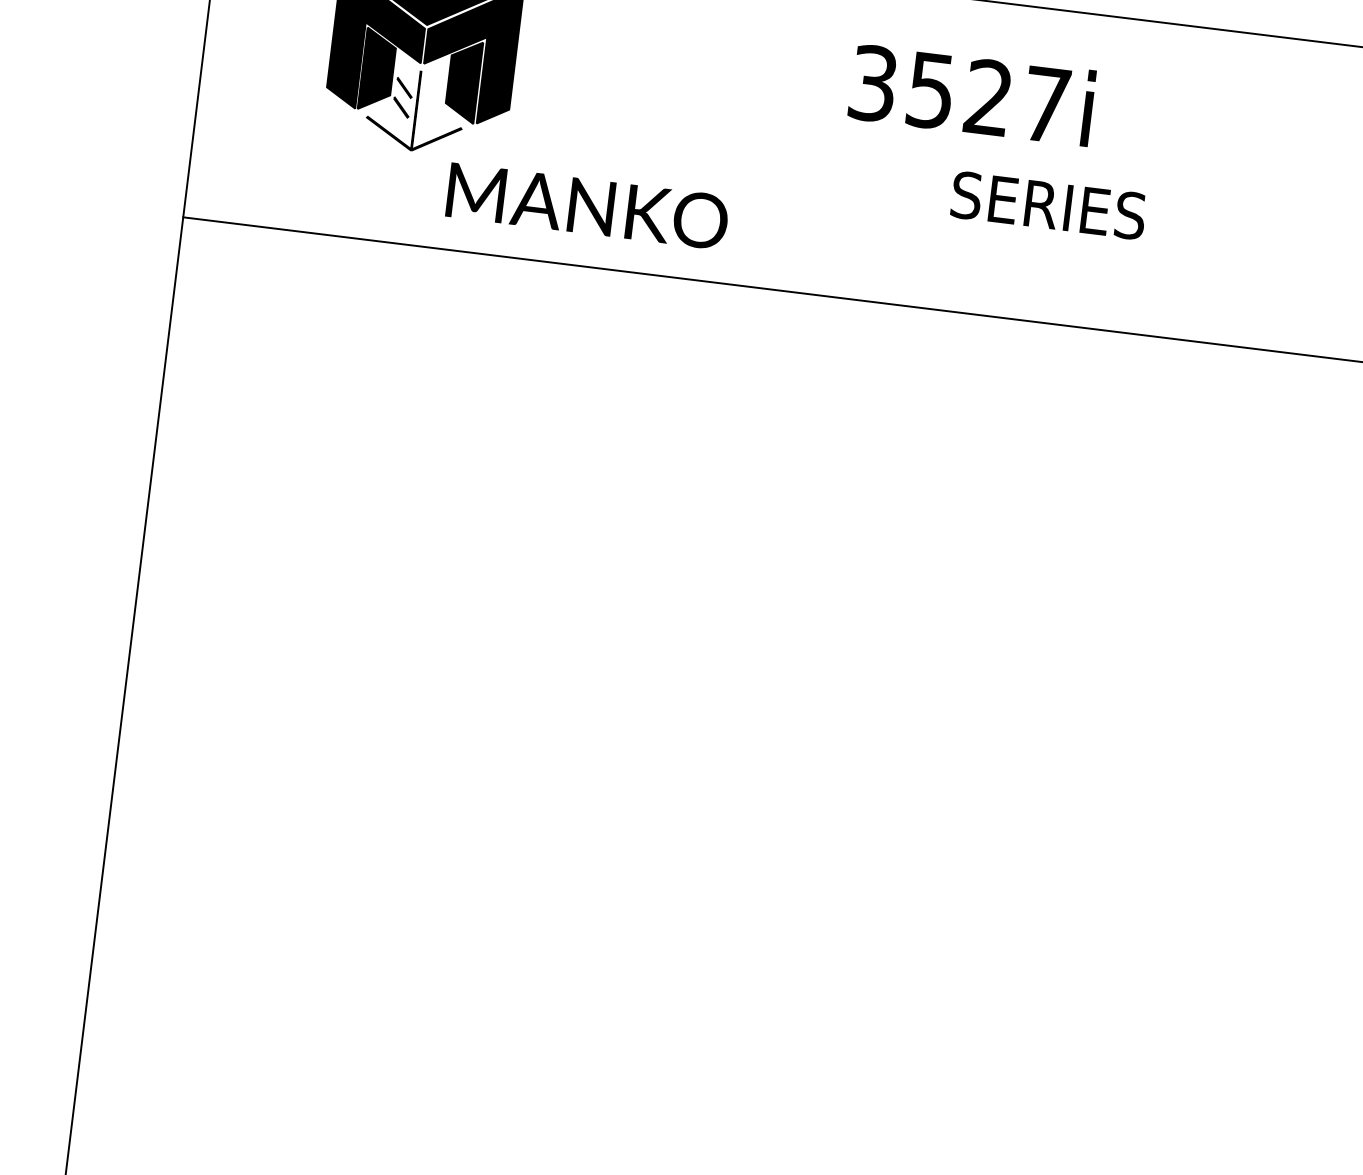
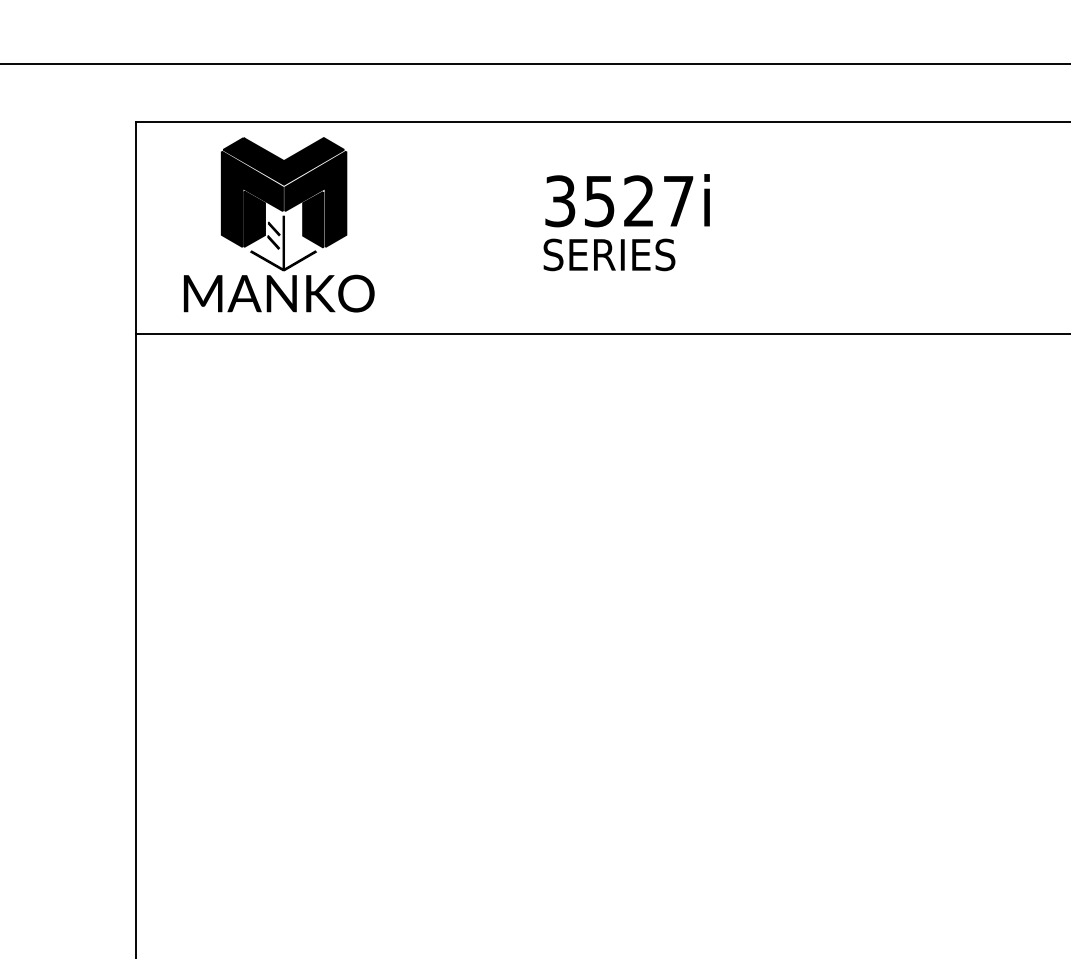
text: (971, 94) -> (627, 200), moved
text: (1048, 204) -> (609, 254), moved
text: (588, 206) -> (279, 293), moved

